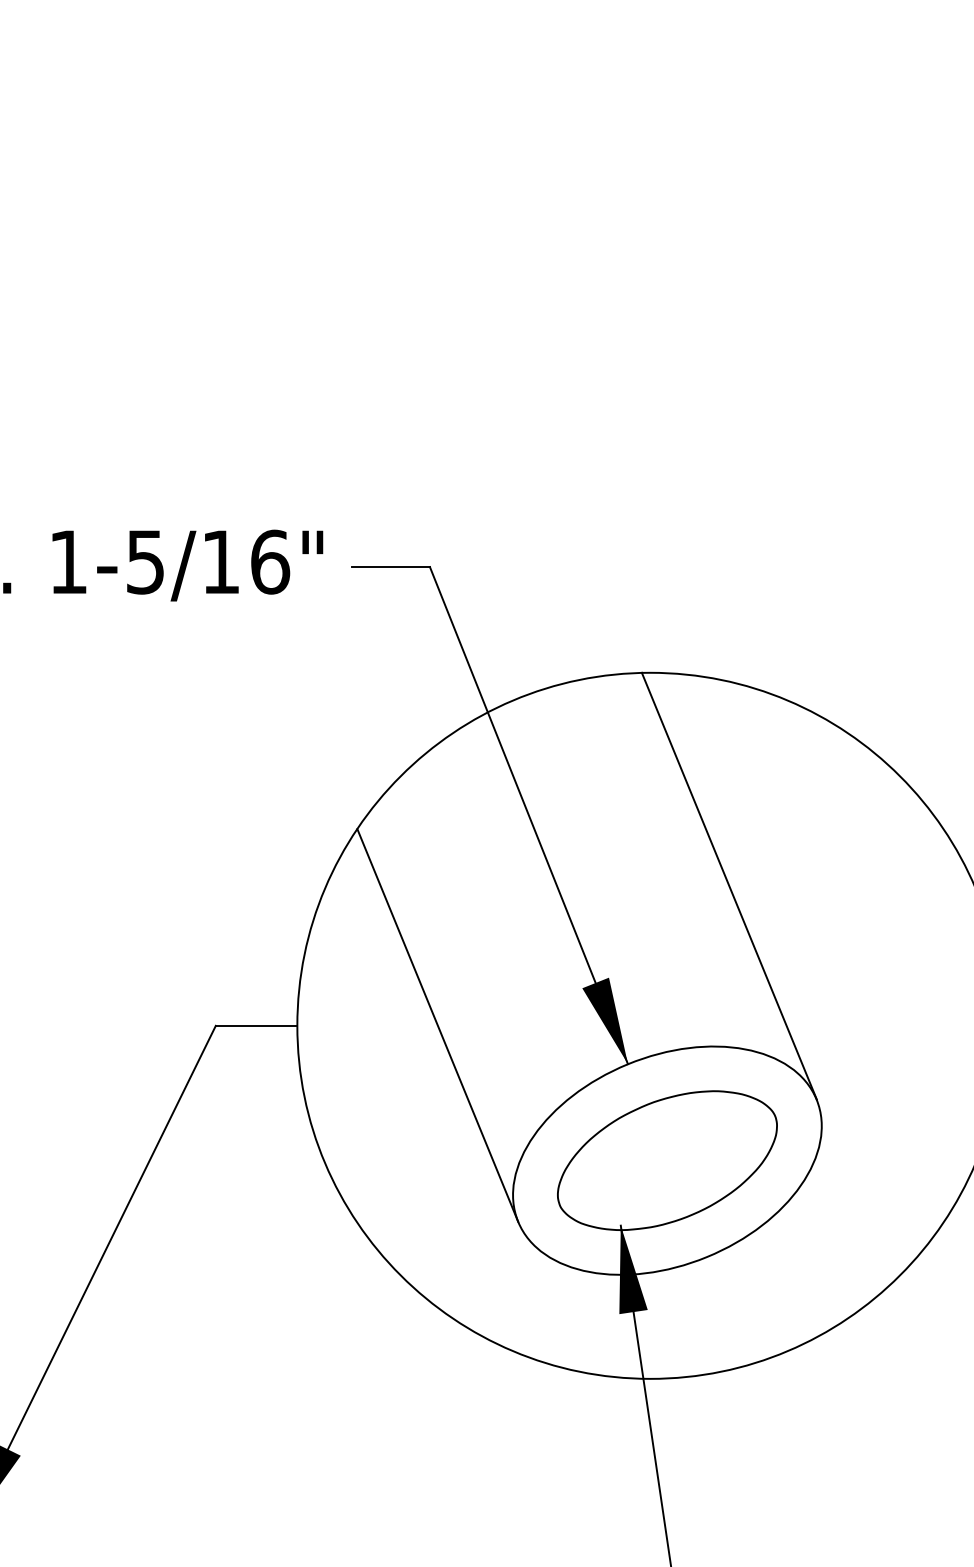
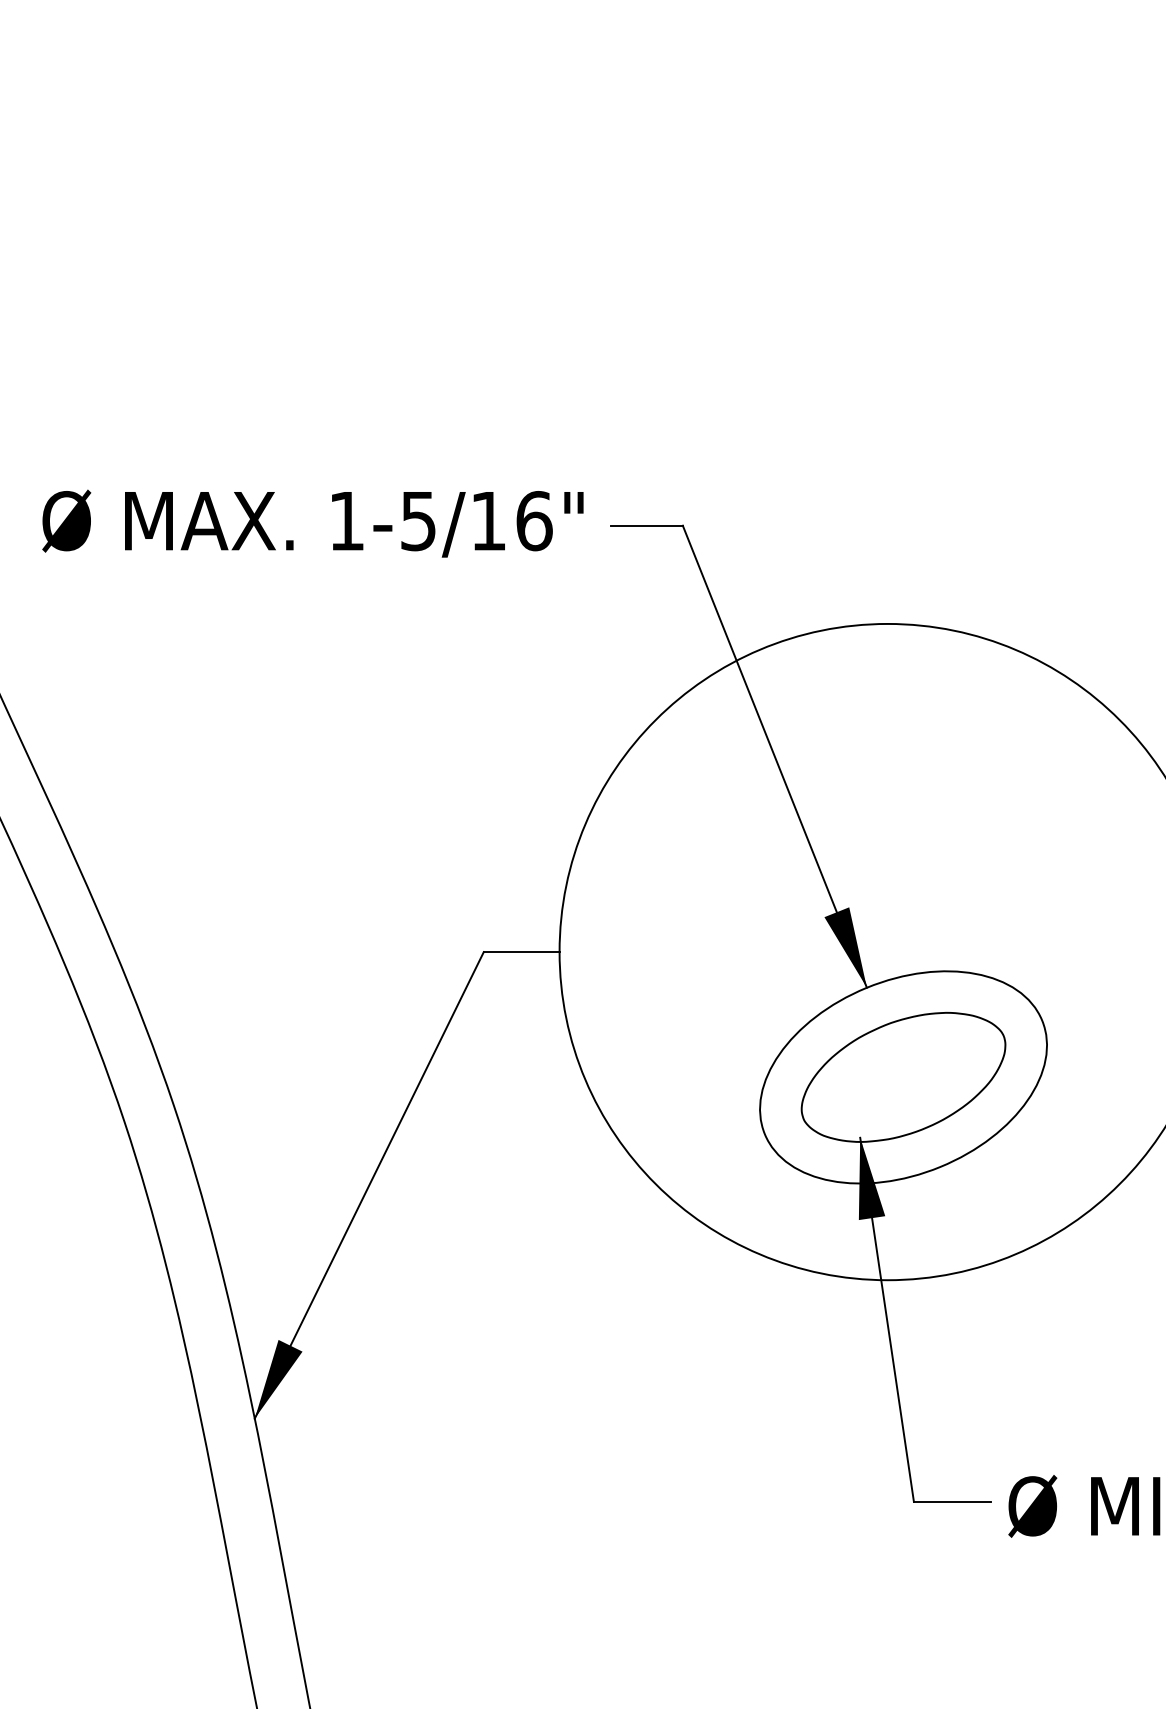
line: (728, 885) -> (960, 821), removed
line: (437, 1025) -> (689, 951), removed

